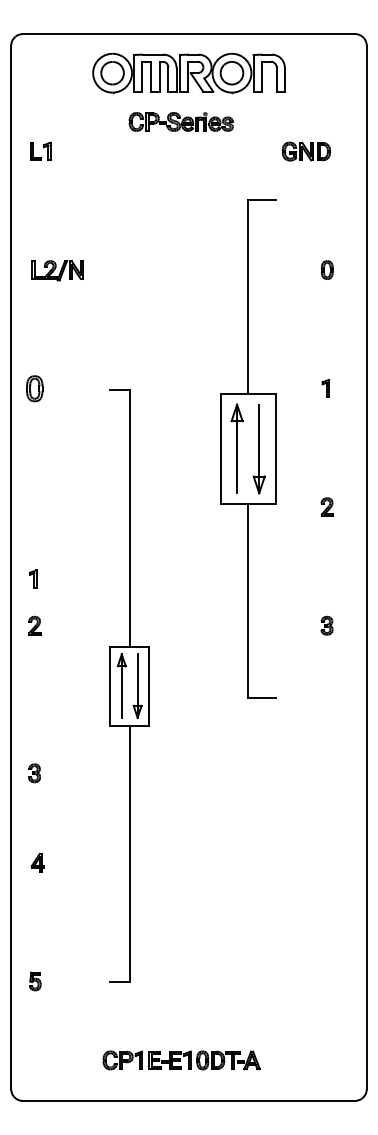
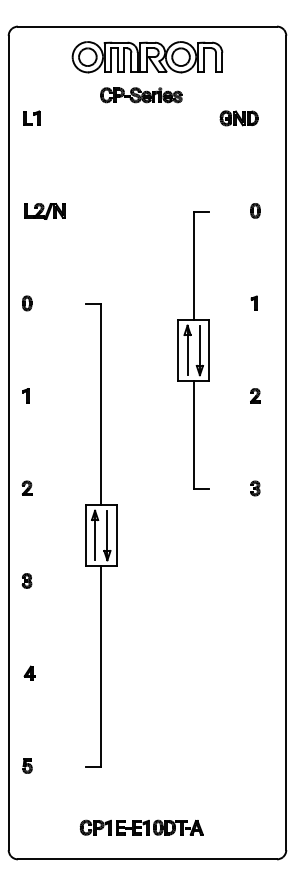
part: (34, 388) -> (26, 303), size x0.71
part: (248, 448) -> (193, 350), size x0.71
part: (32, 578) -> (25, 395), moved
part: (34, 773) -> (26, 581), moved

